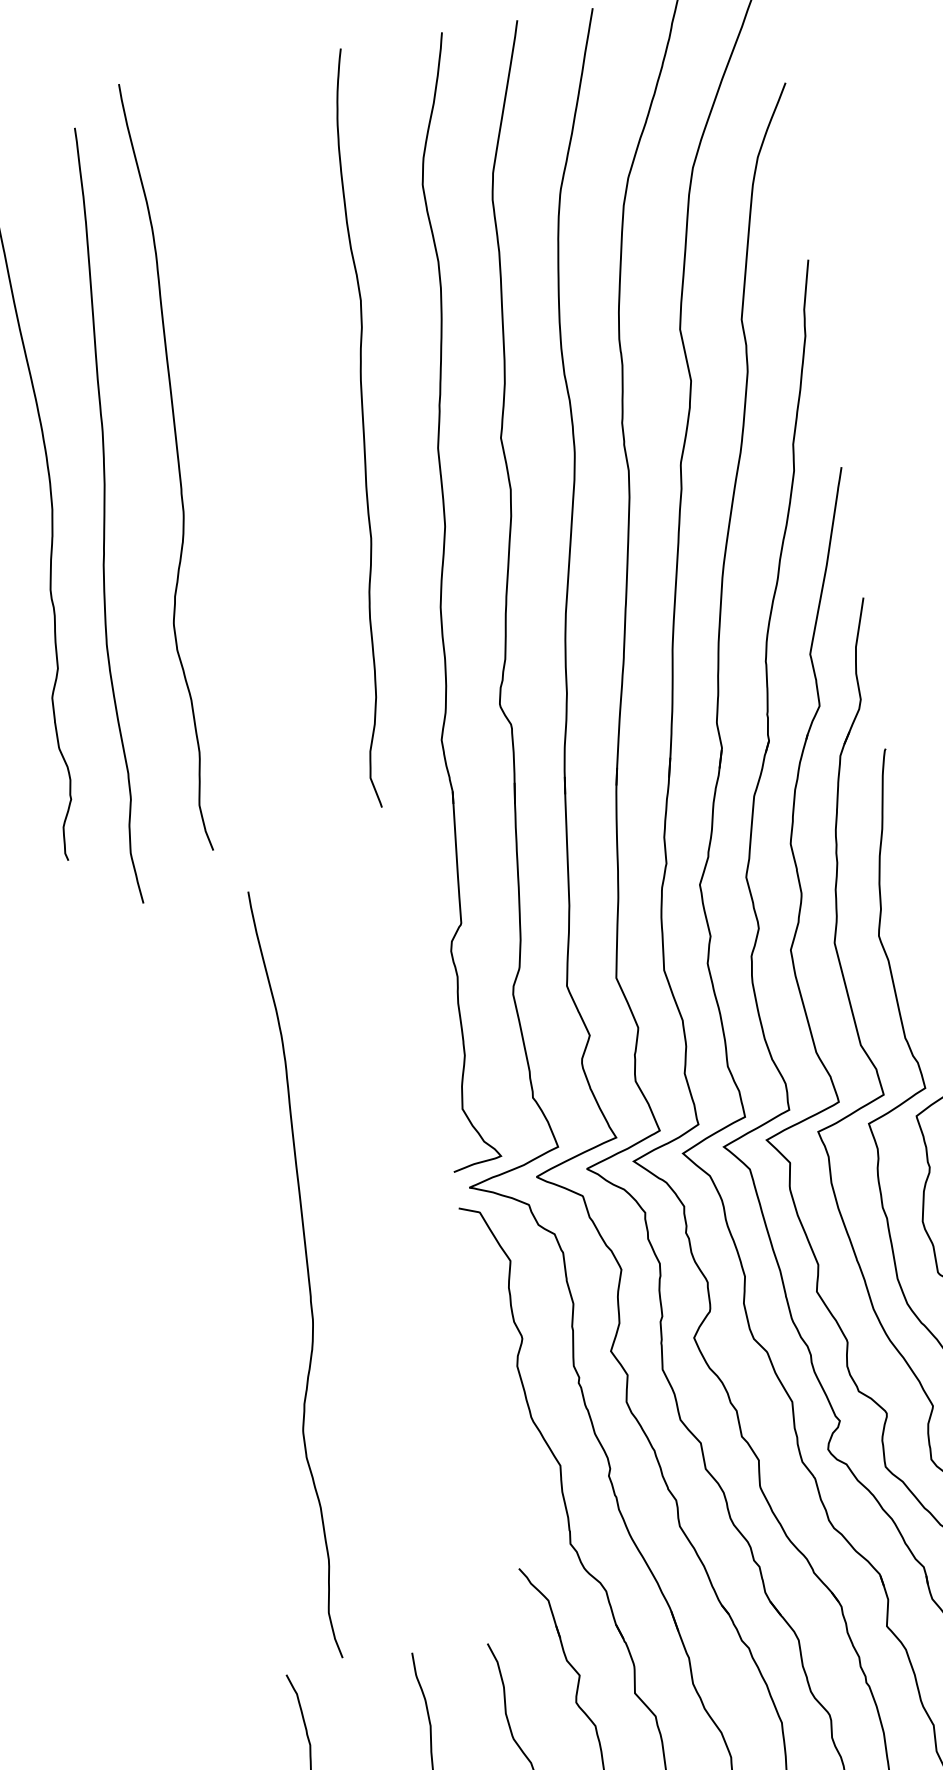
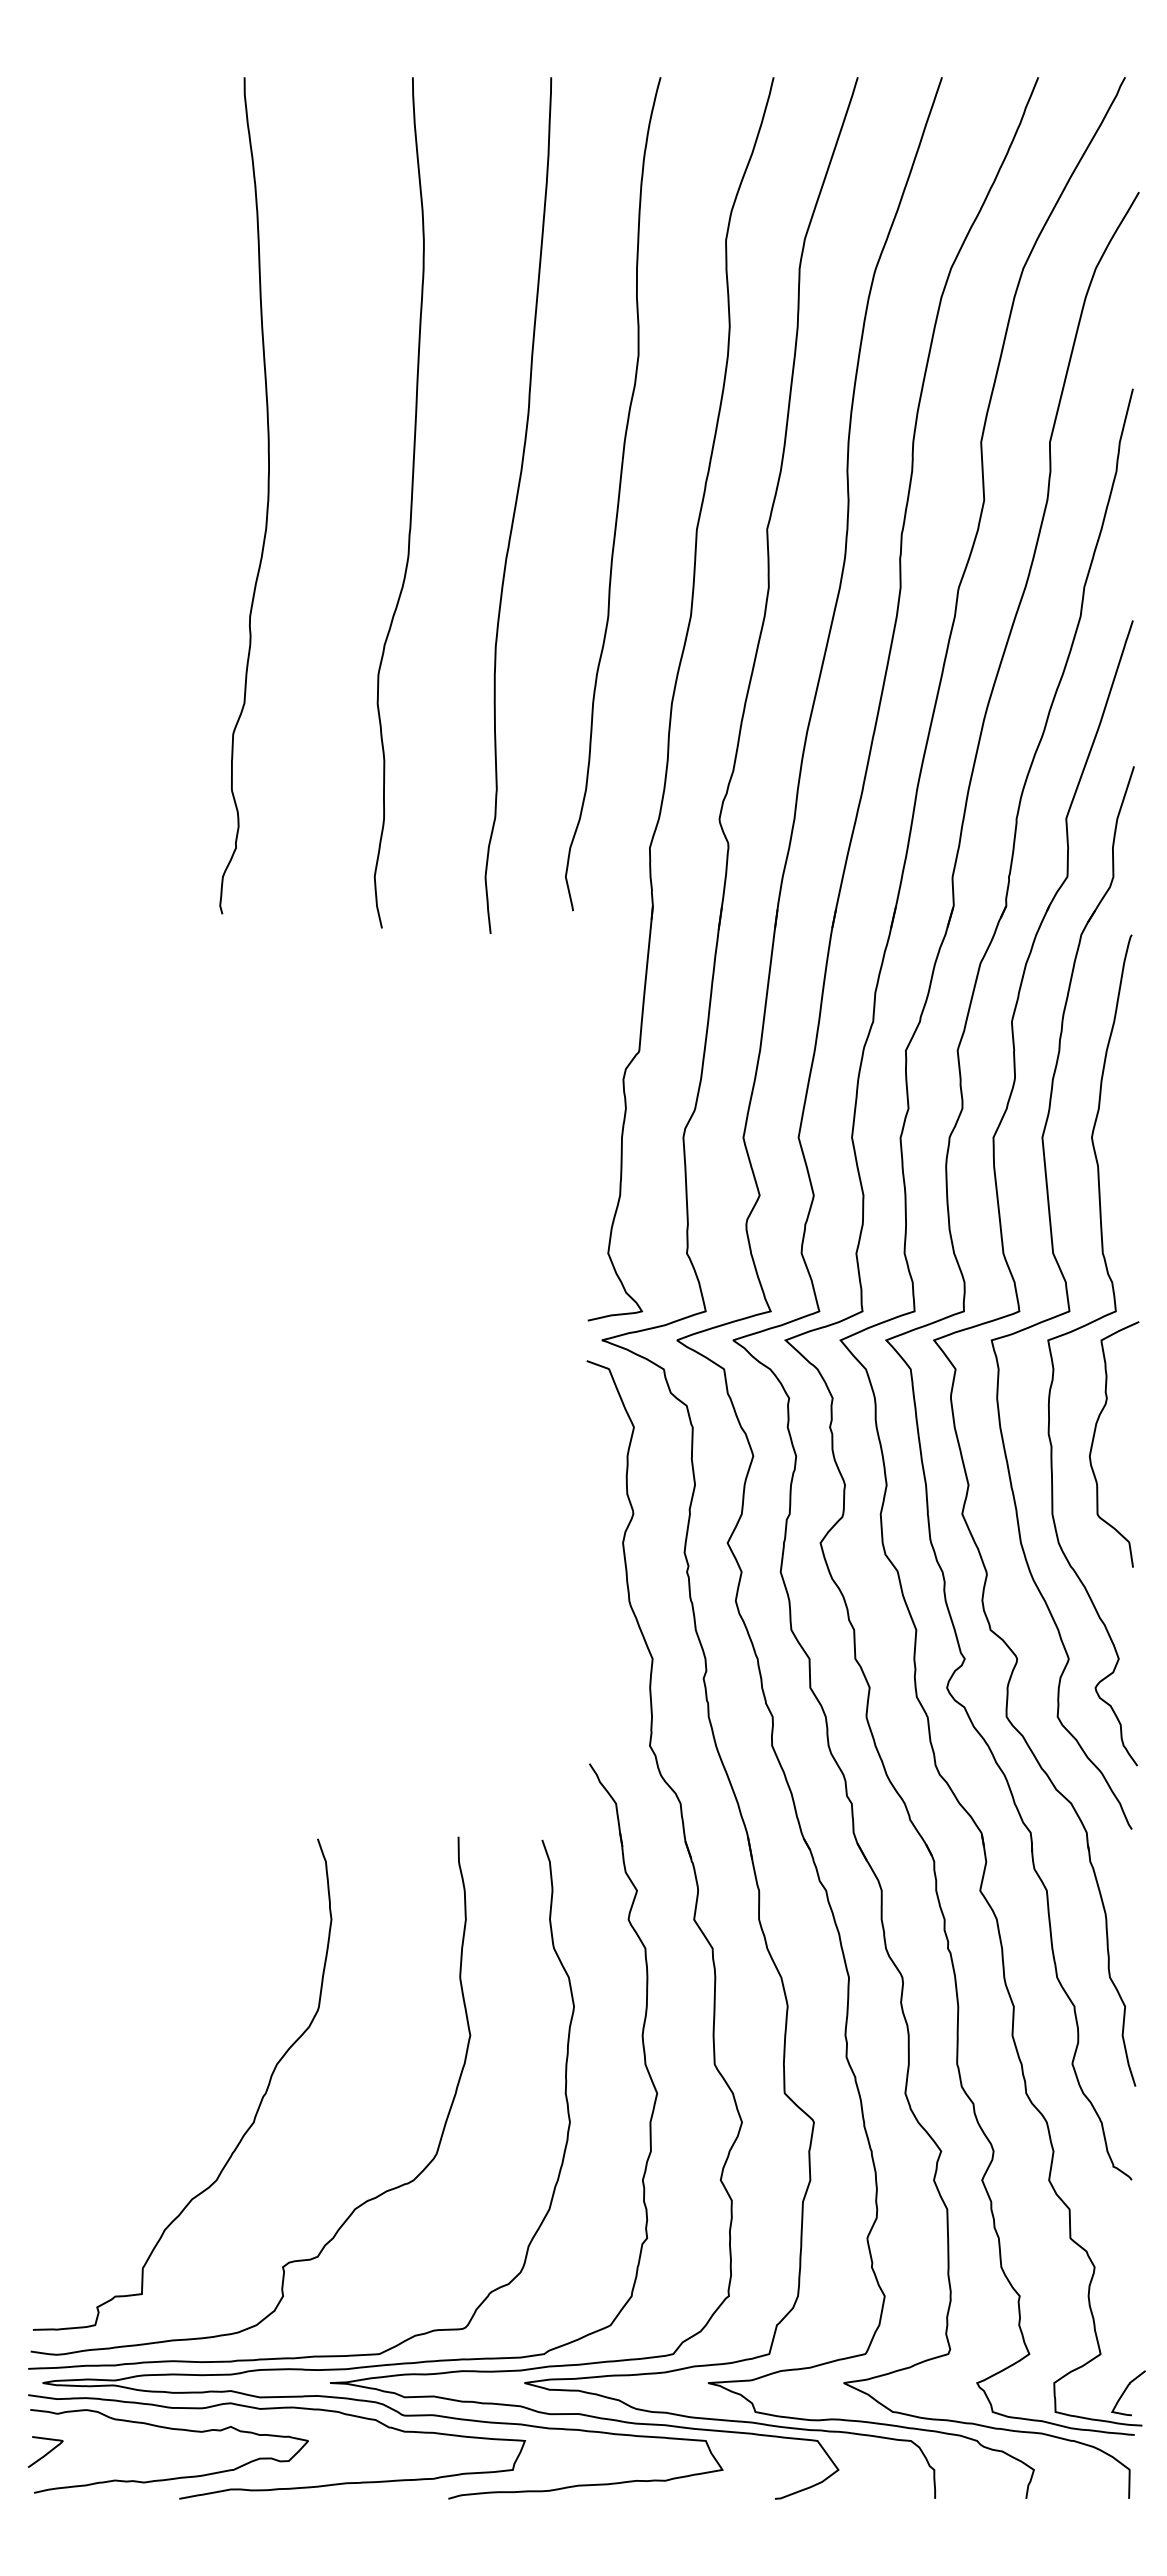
curve: (105, 516) -> (516, 505), moved
curve: (307, 1272) -> (410, 1404), removed

